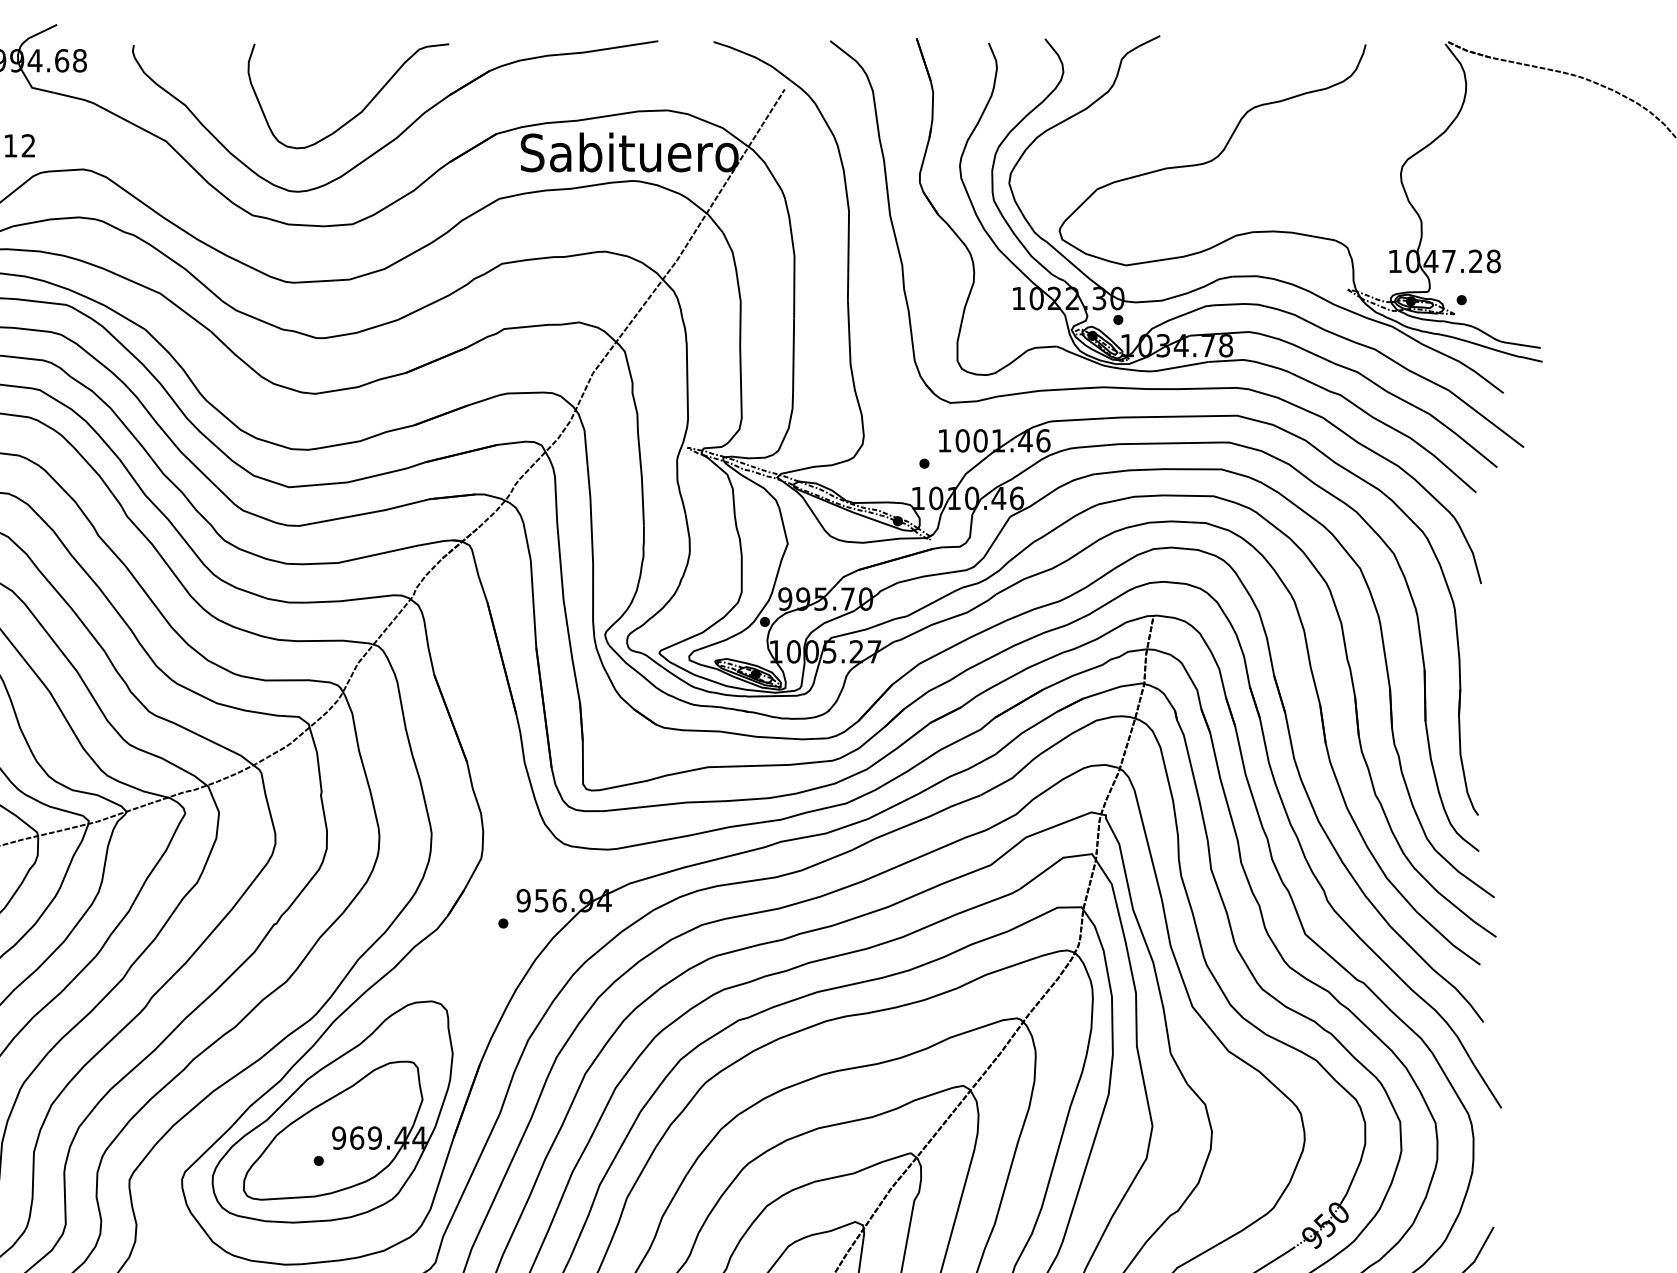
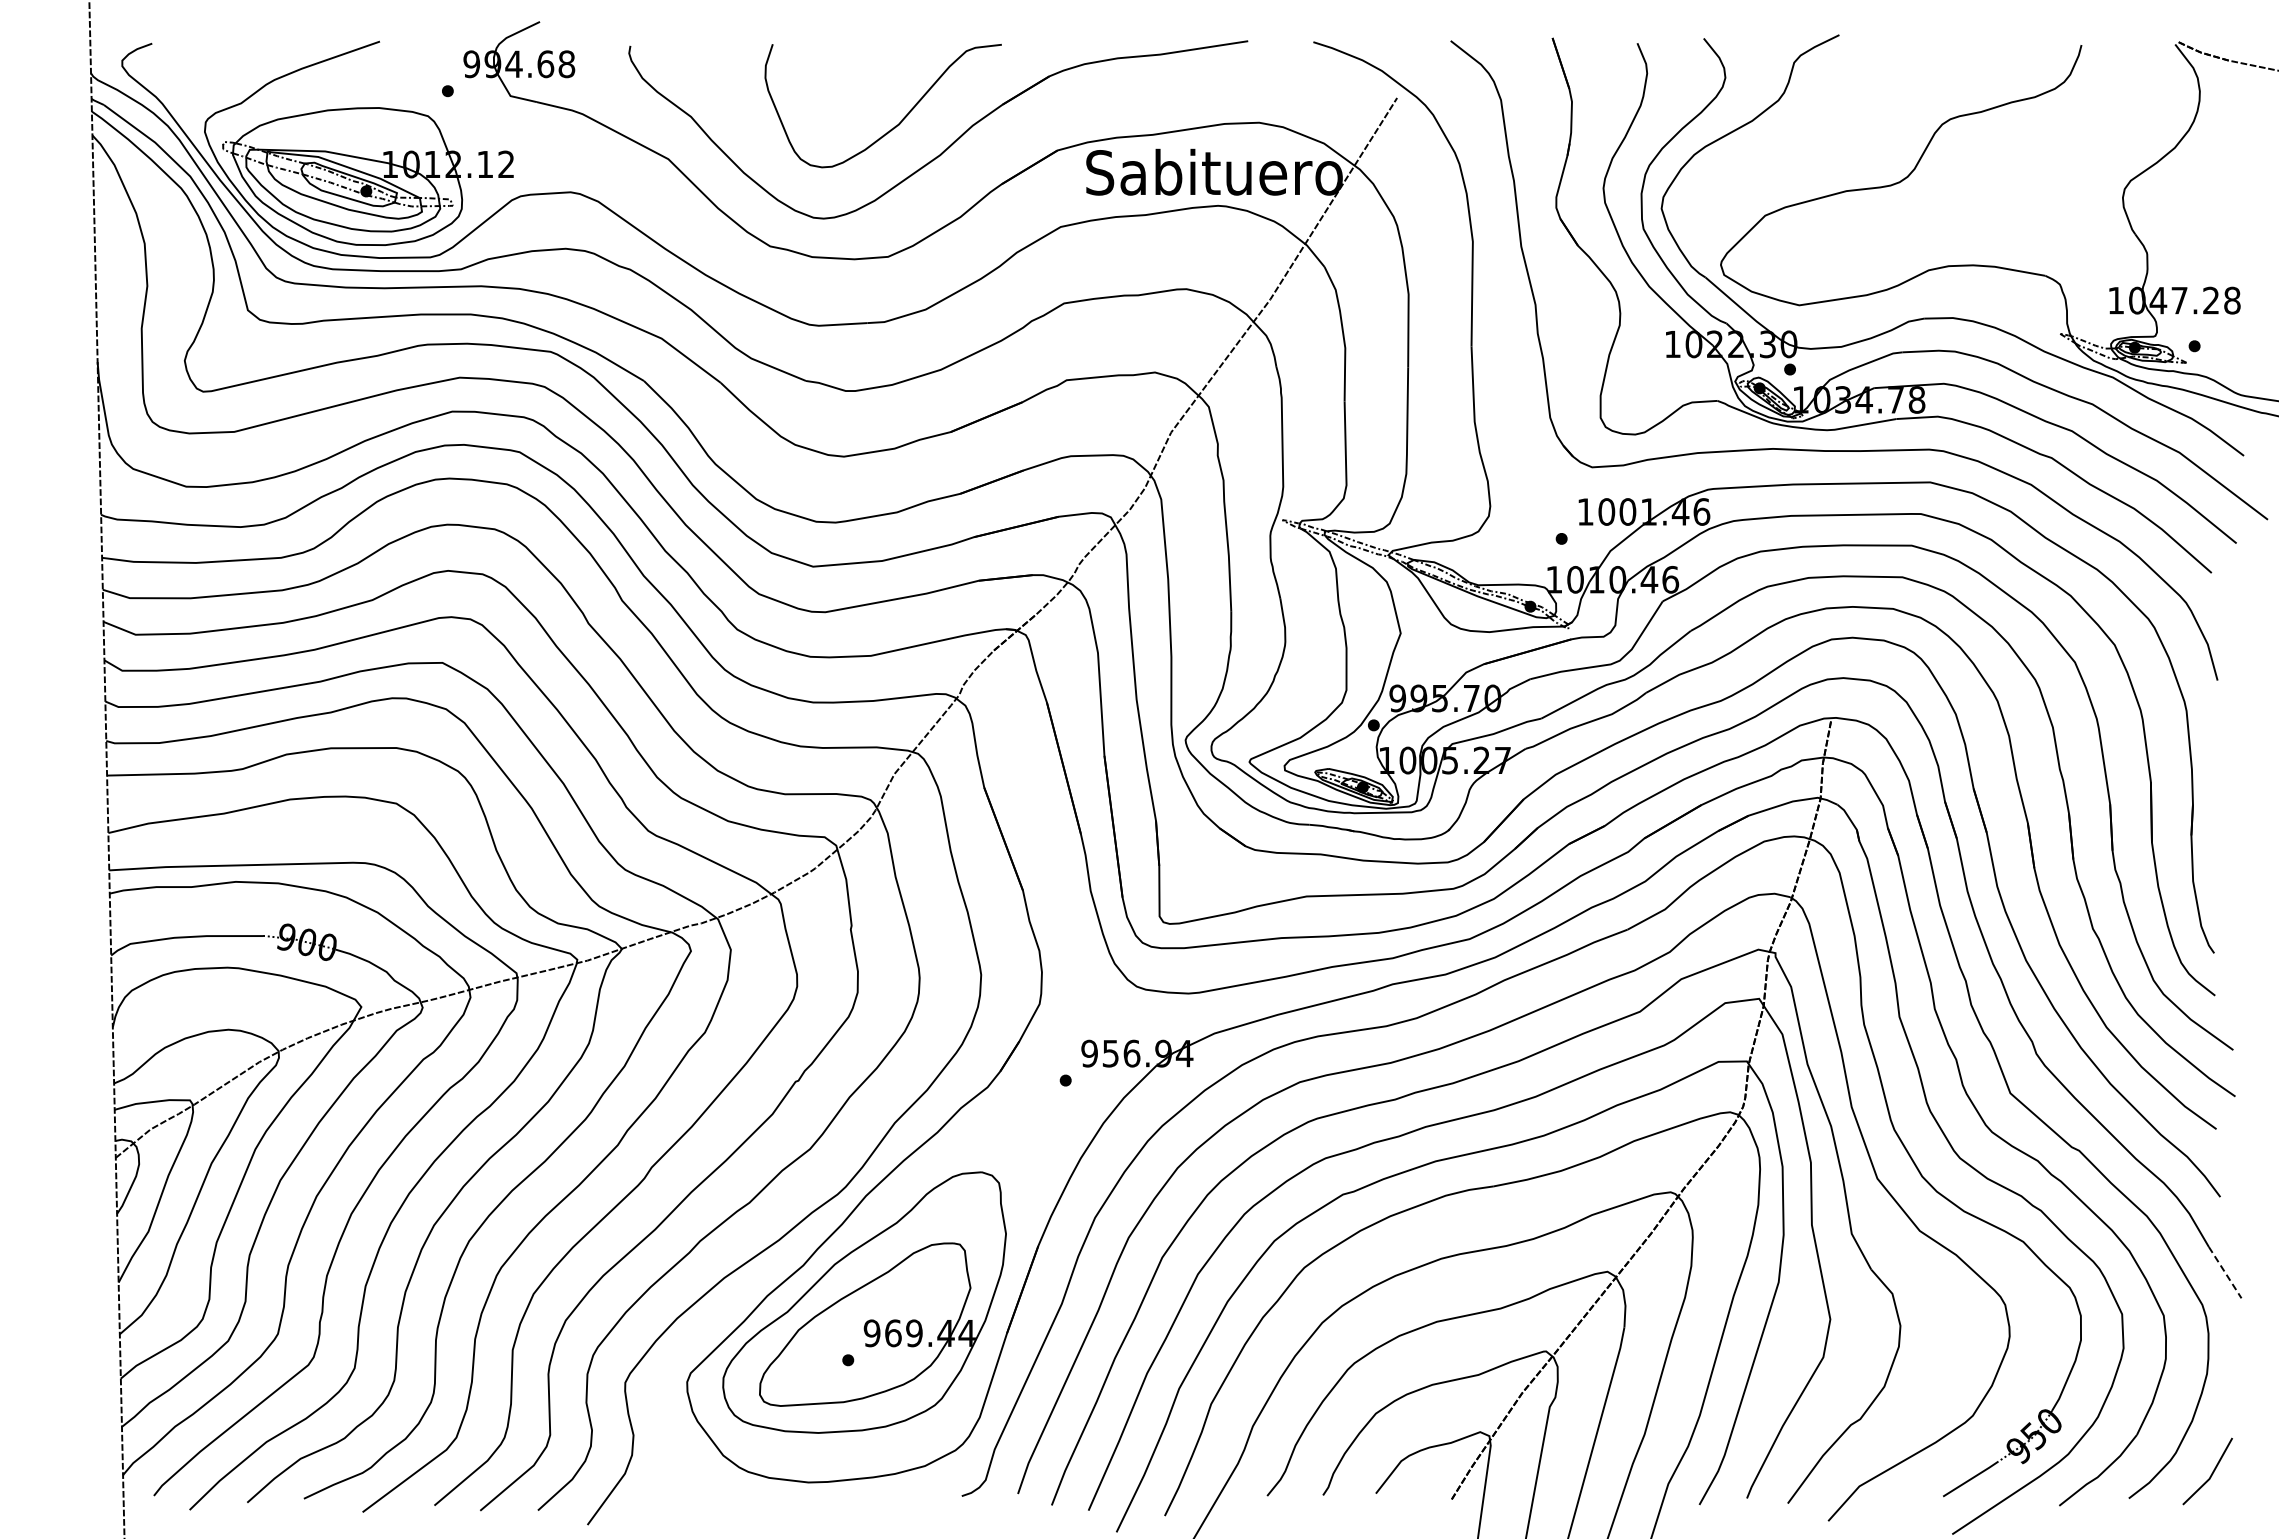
line: (1487, 1087) -> (2225, 1273), solid -> dashed

